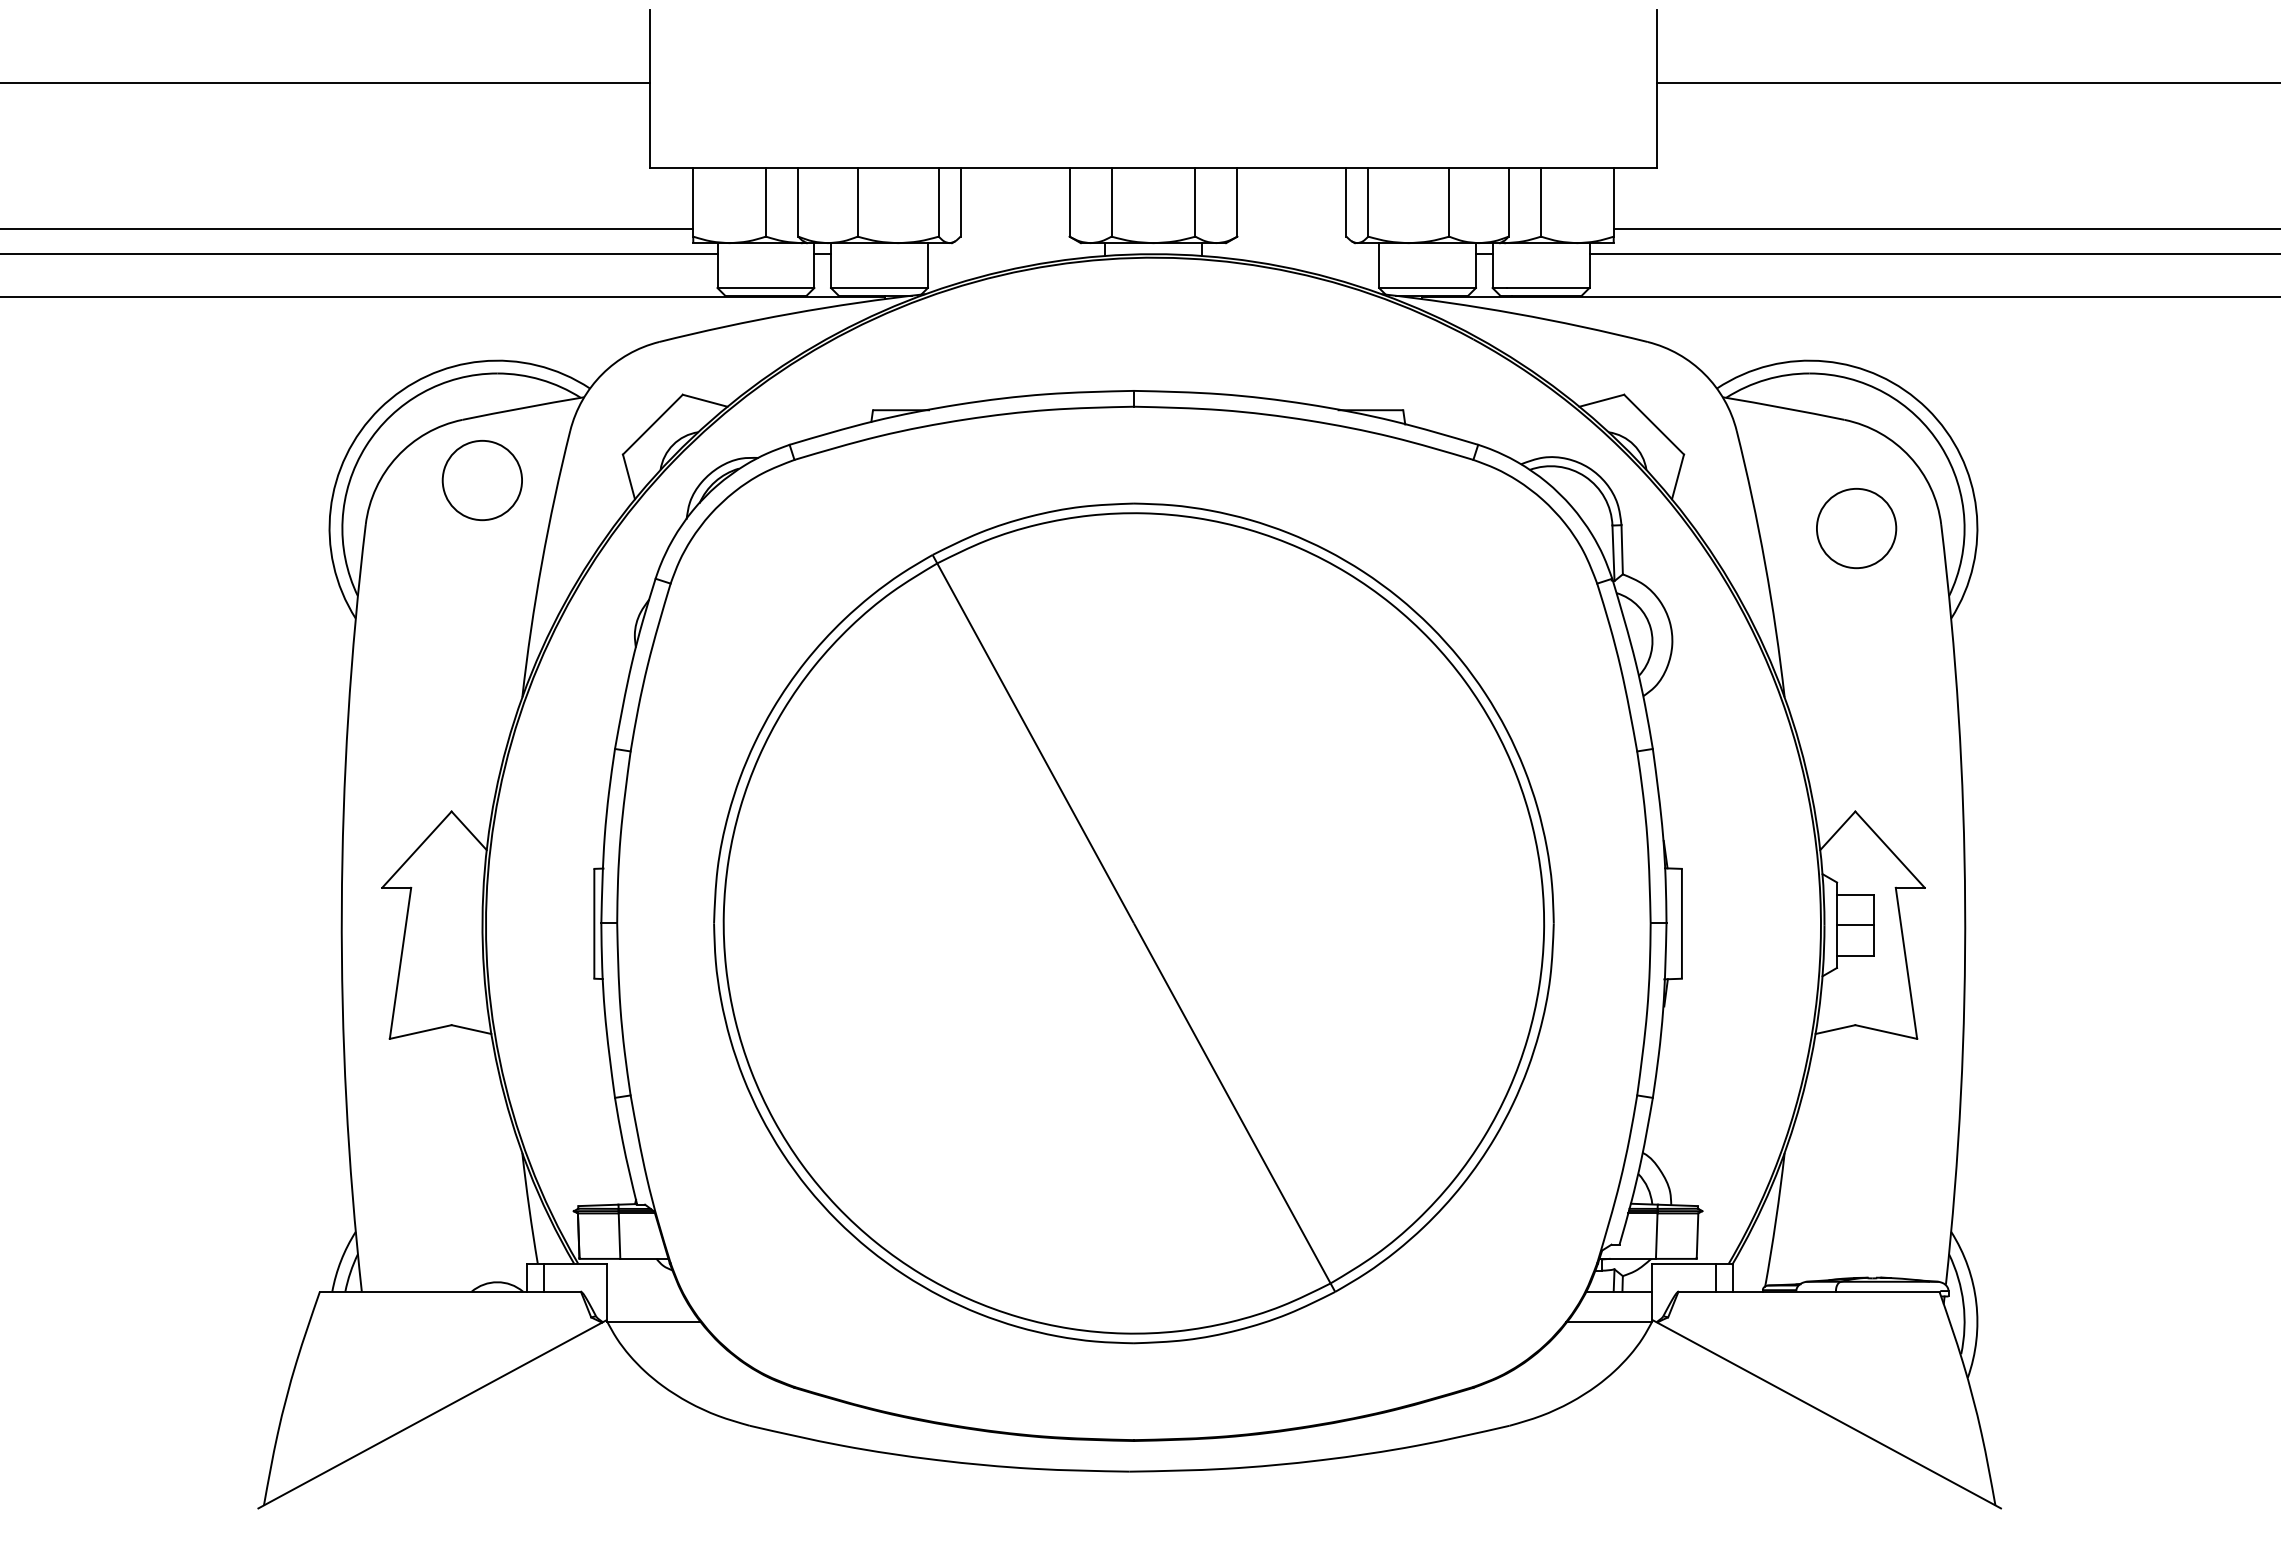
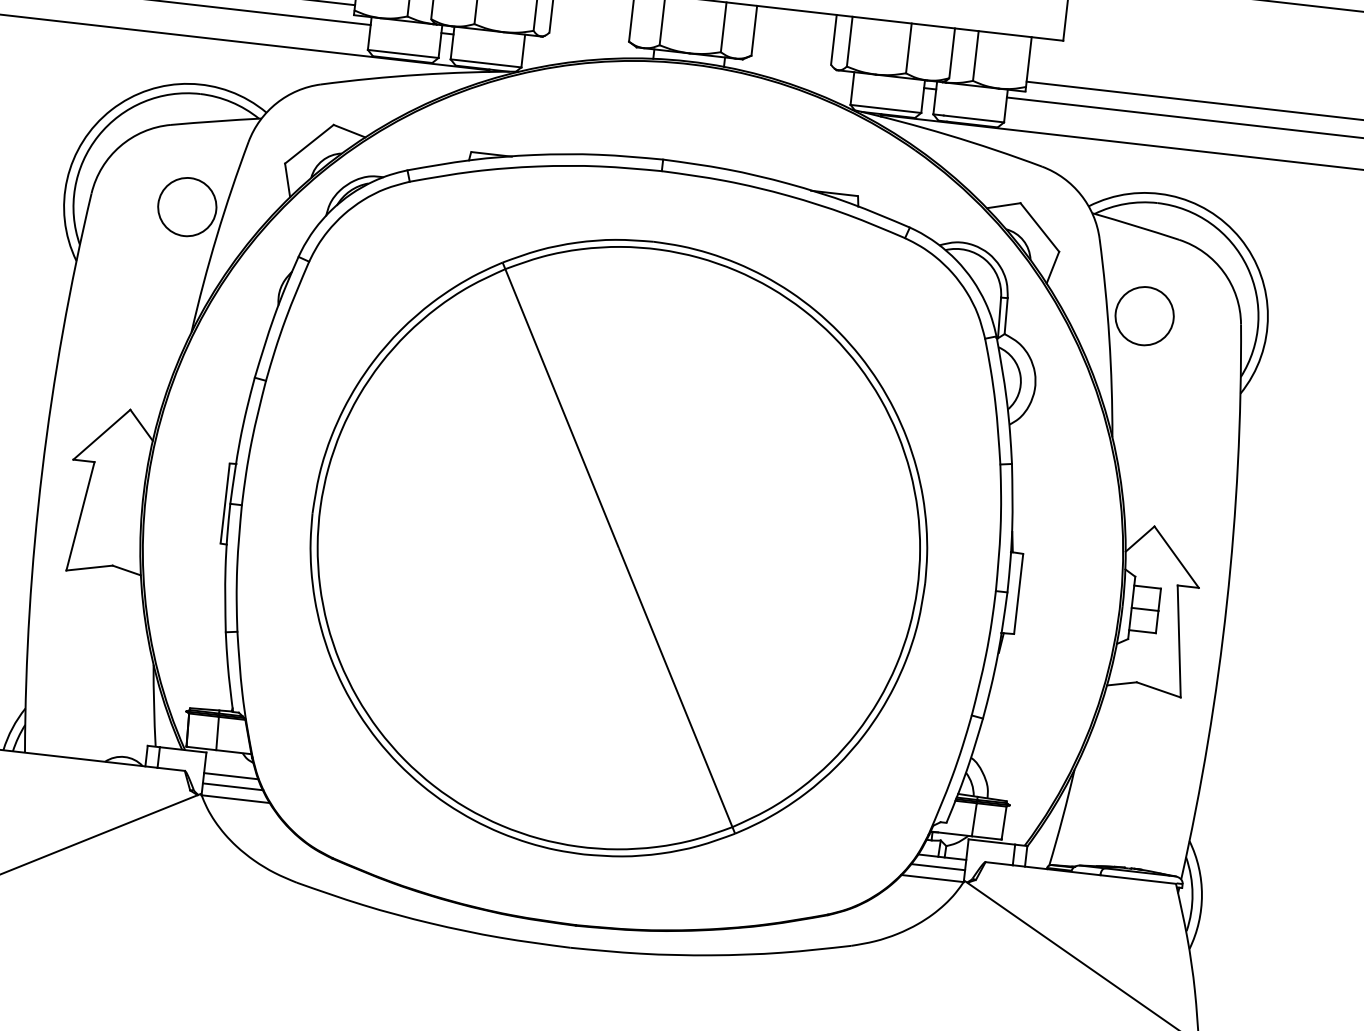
circle: (481, 480) -> (186, 207), moved
circle: (1856, 528) -> (1144, 316), moved
line: (644, 1291) -> (231, 775), added
line: (648, 1305) -> (232, 786), added
line: (1615, 1305) -> (938, 866), added

